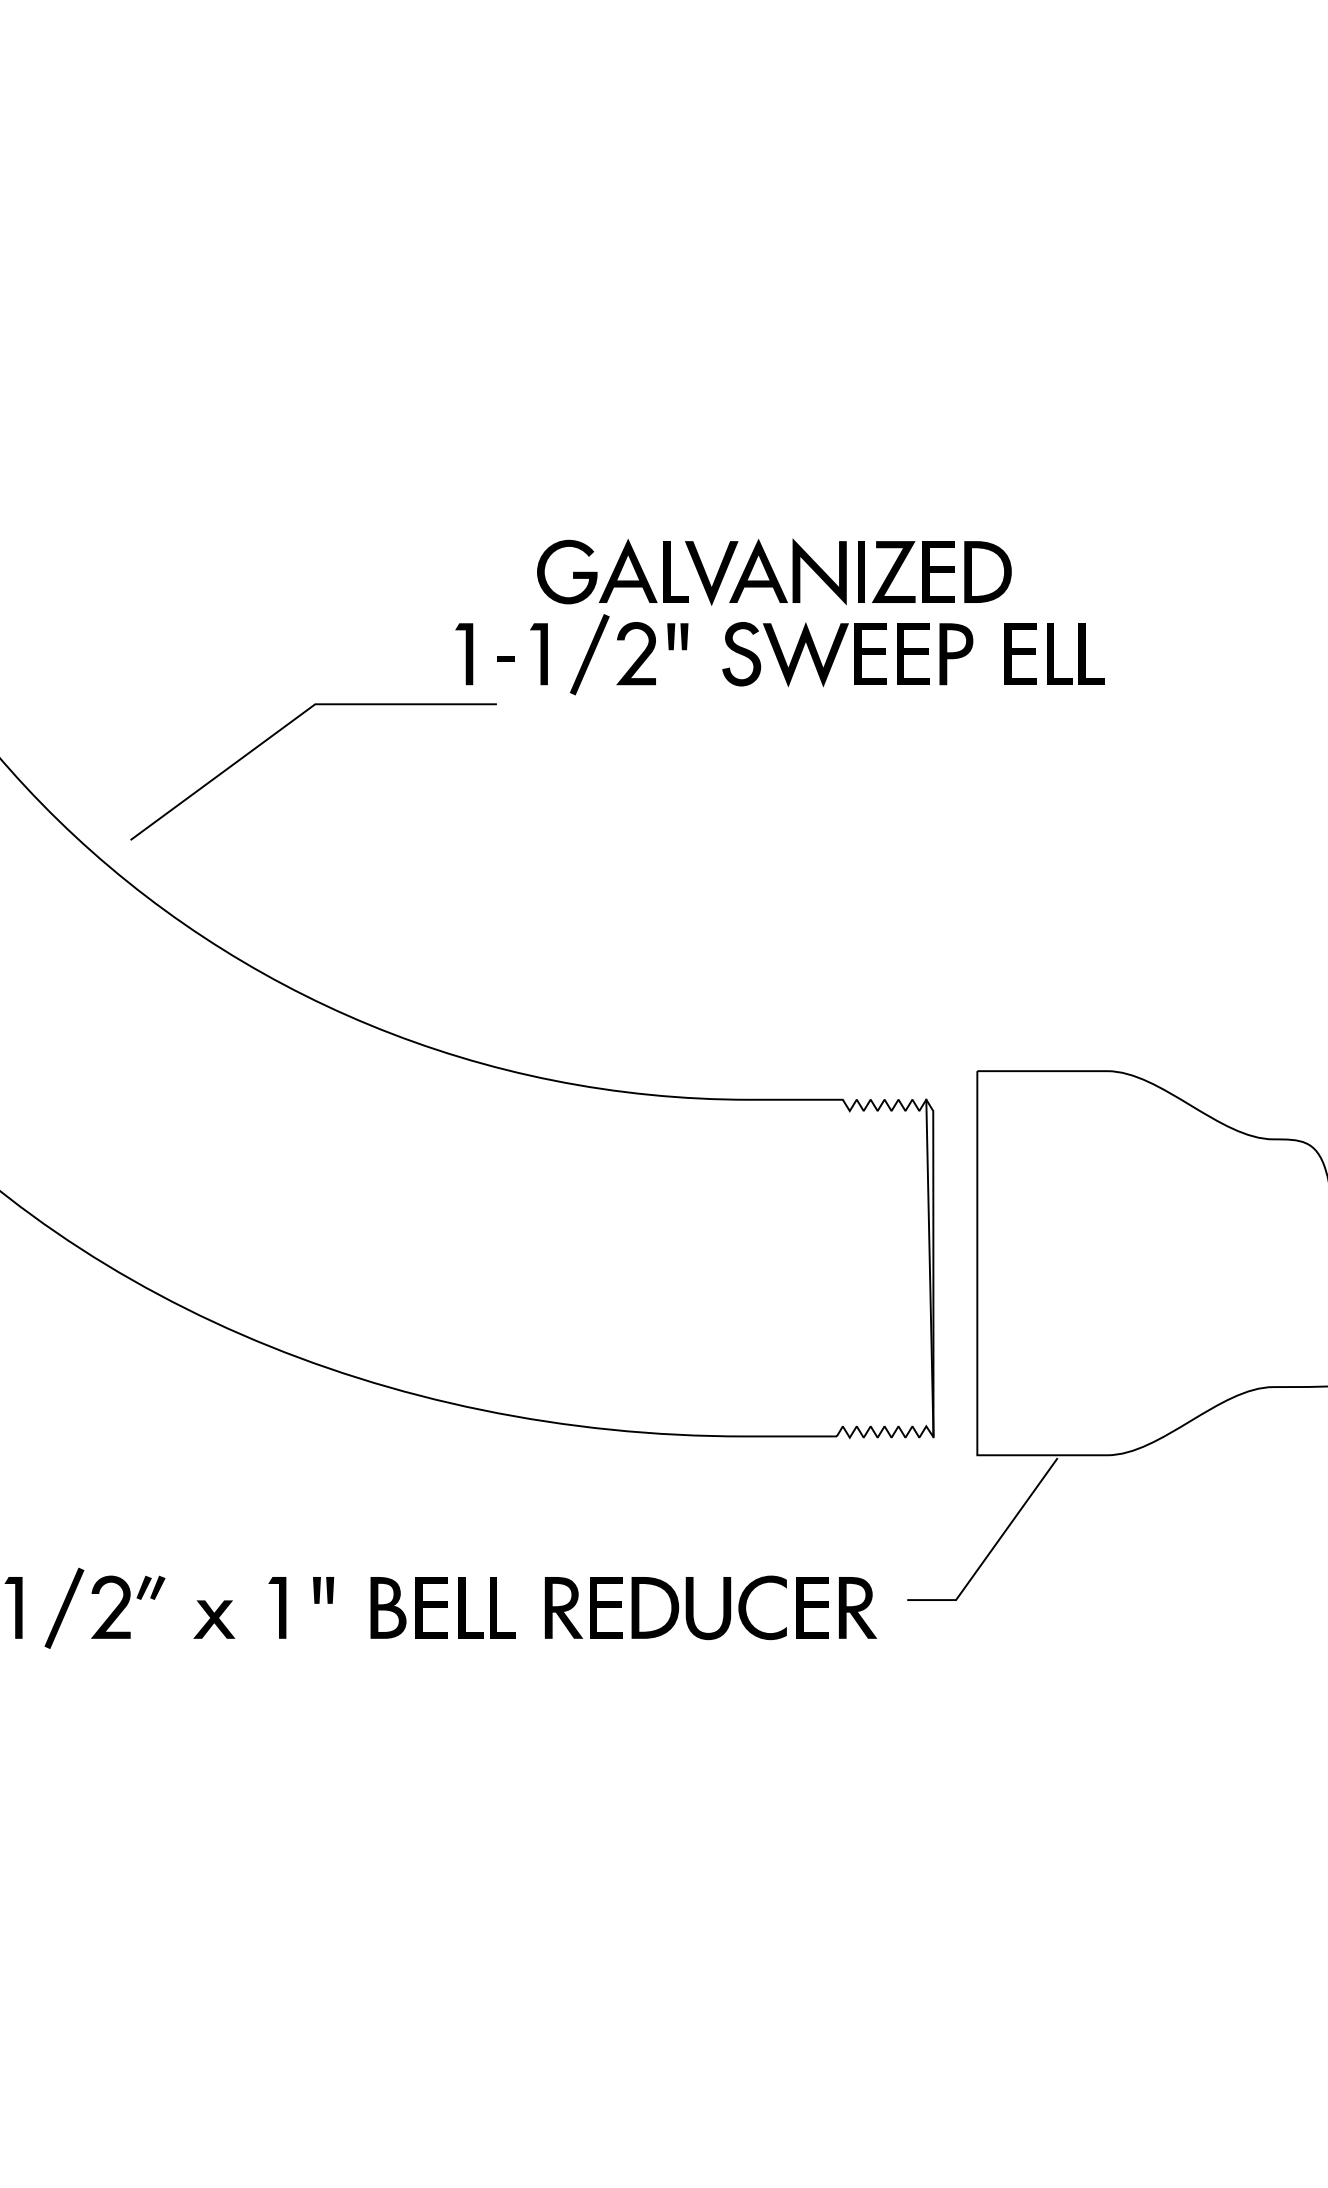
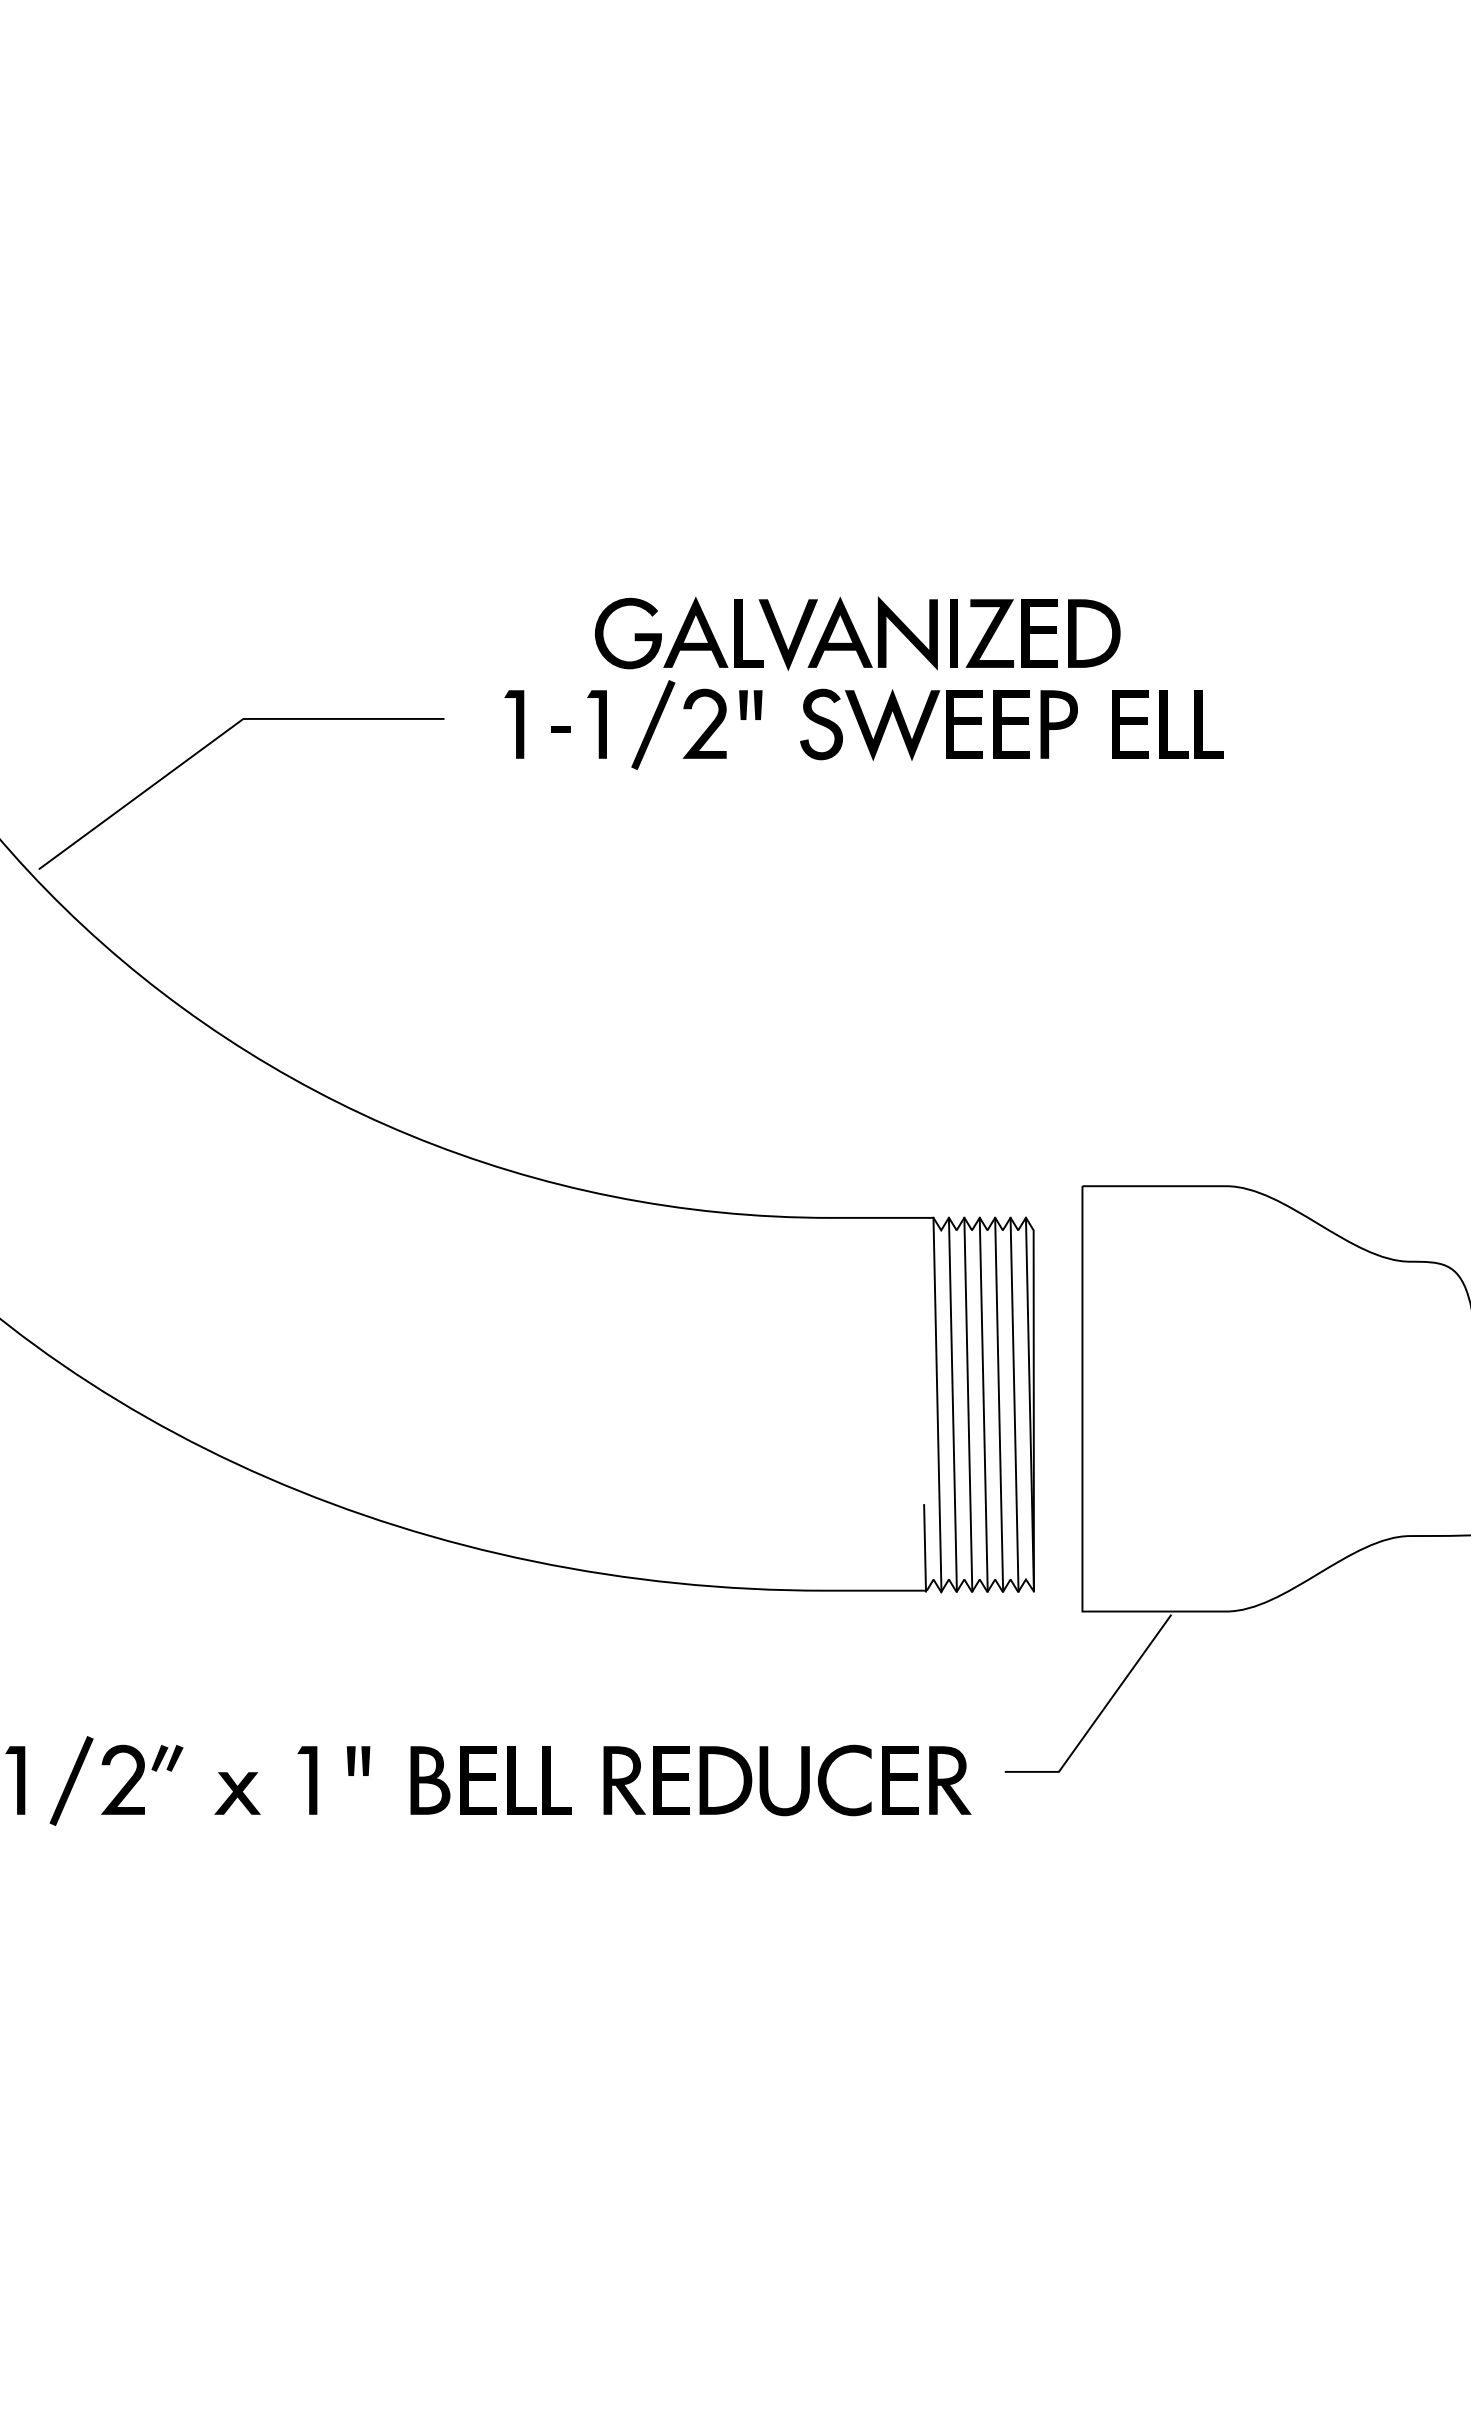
line: (284, 728) -> (209, 745), moved
line: (846, 1268) -> (937, 1404), added
line: (859, 1268) -> (952, 1404), added
line: (874, 1268) -> (968, 1404), added
line: (887, 1268) -> (983, 1404), added
line: (902, 1268) -> (999, 1404), added
line: (915, 1268) -> (1014, 1404), added
line: (835, 1398) -> (925, 1548), added

